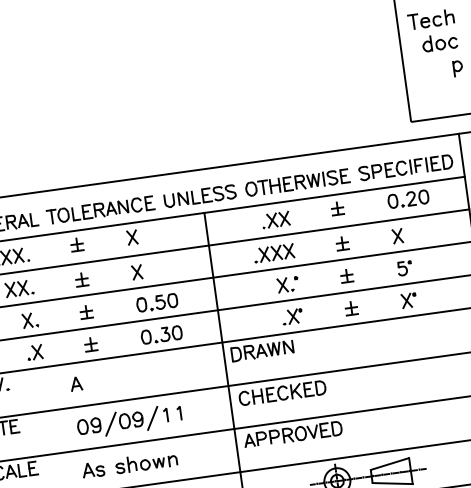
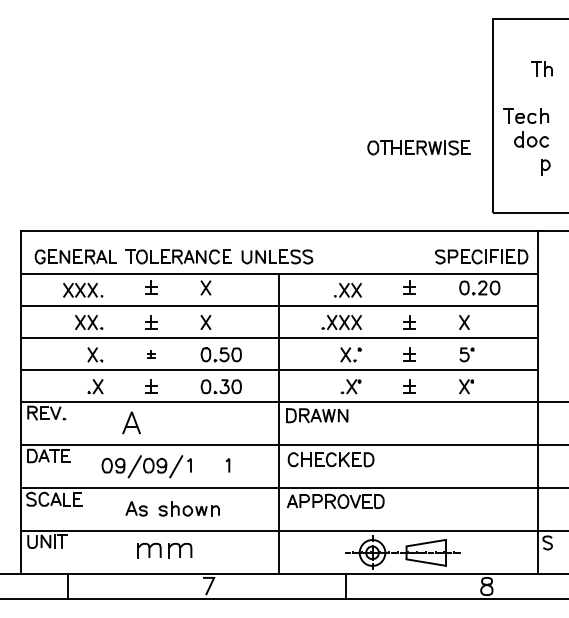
part: (296, 182) -> (418, 147), moved
part: (86, 312) -> (151, 354), size x0.6
part: (76, 383) -> (131, 422), size x1.6
part: (122, 422) -> (146, 466), moved

